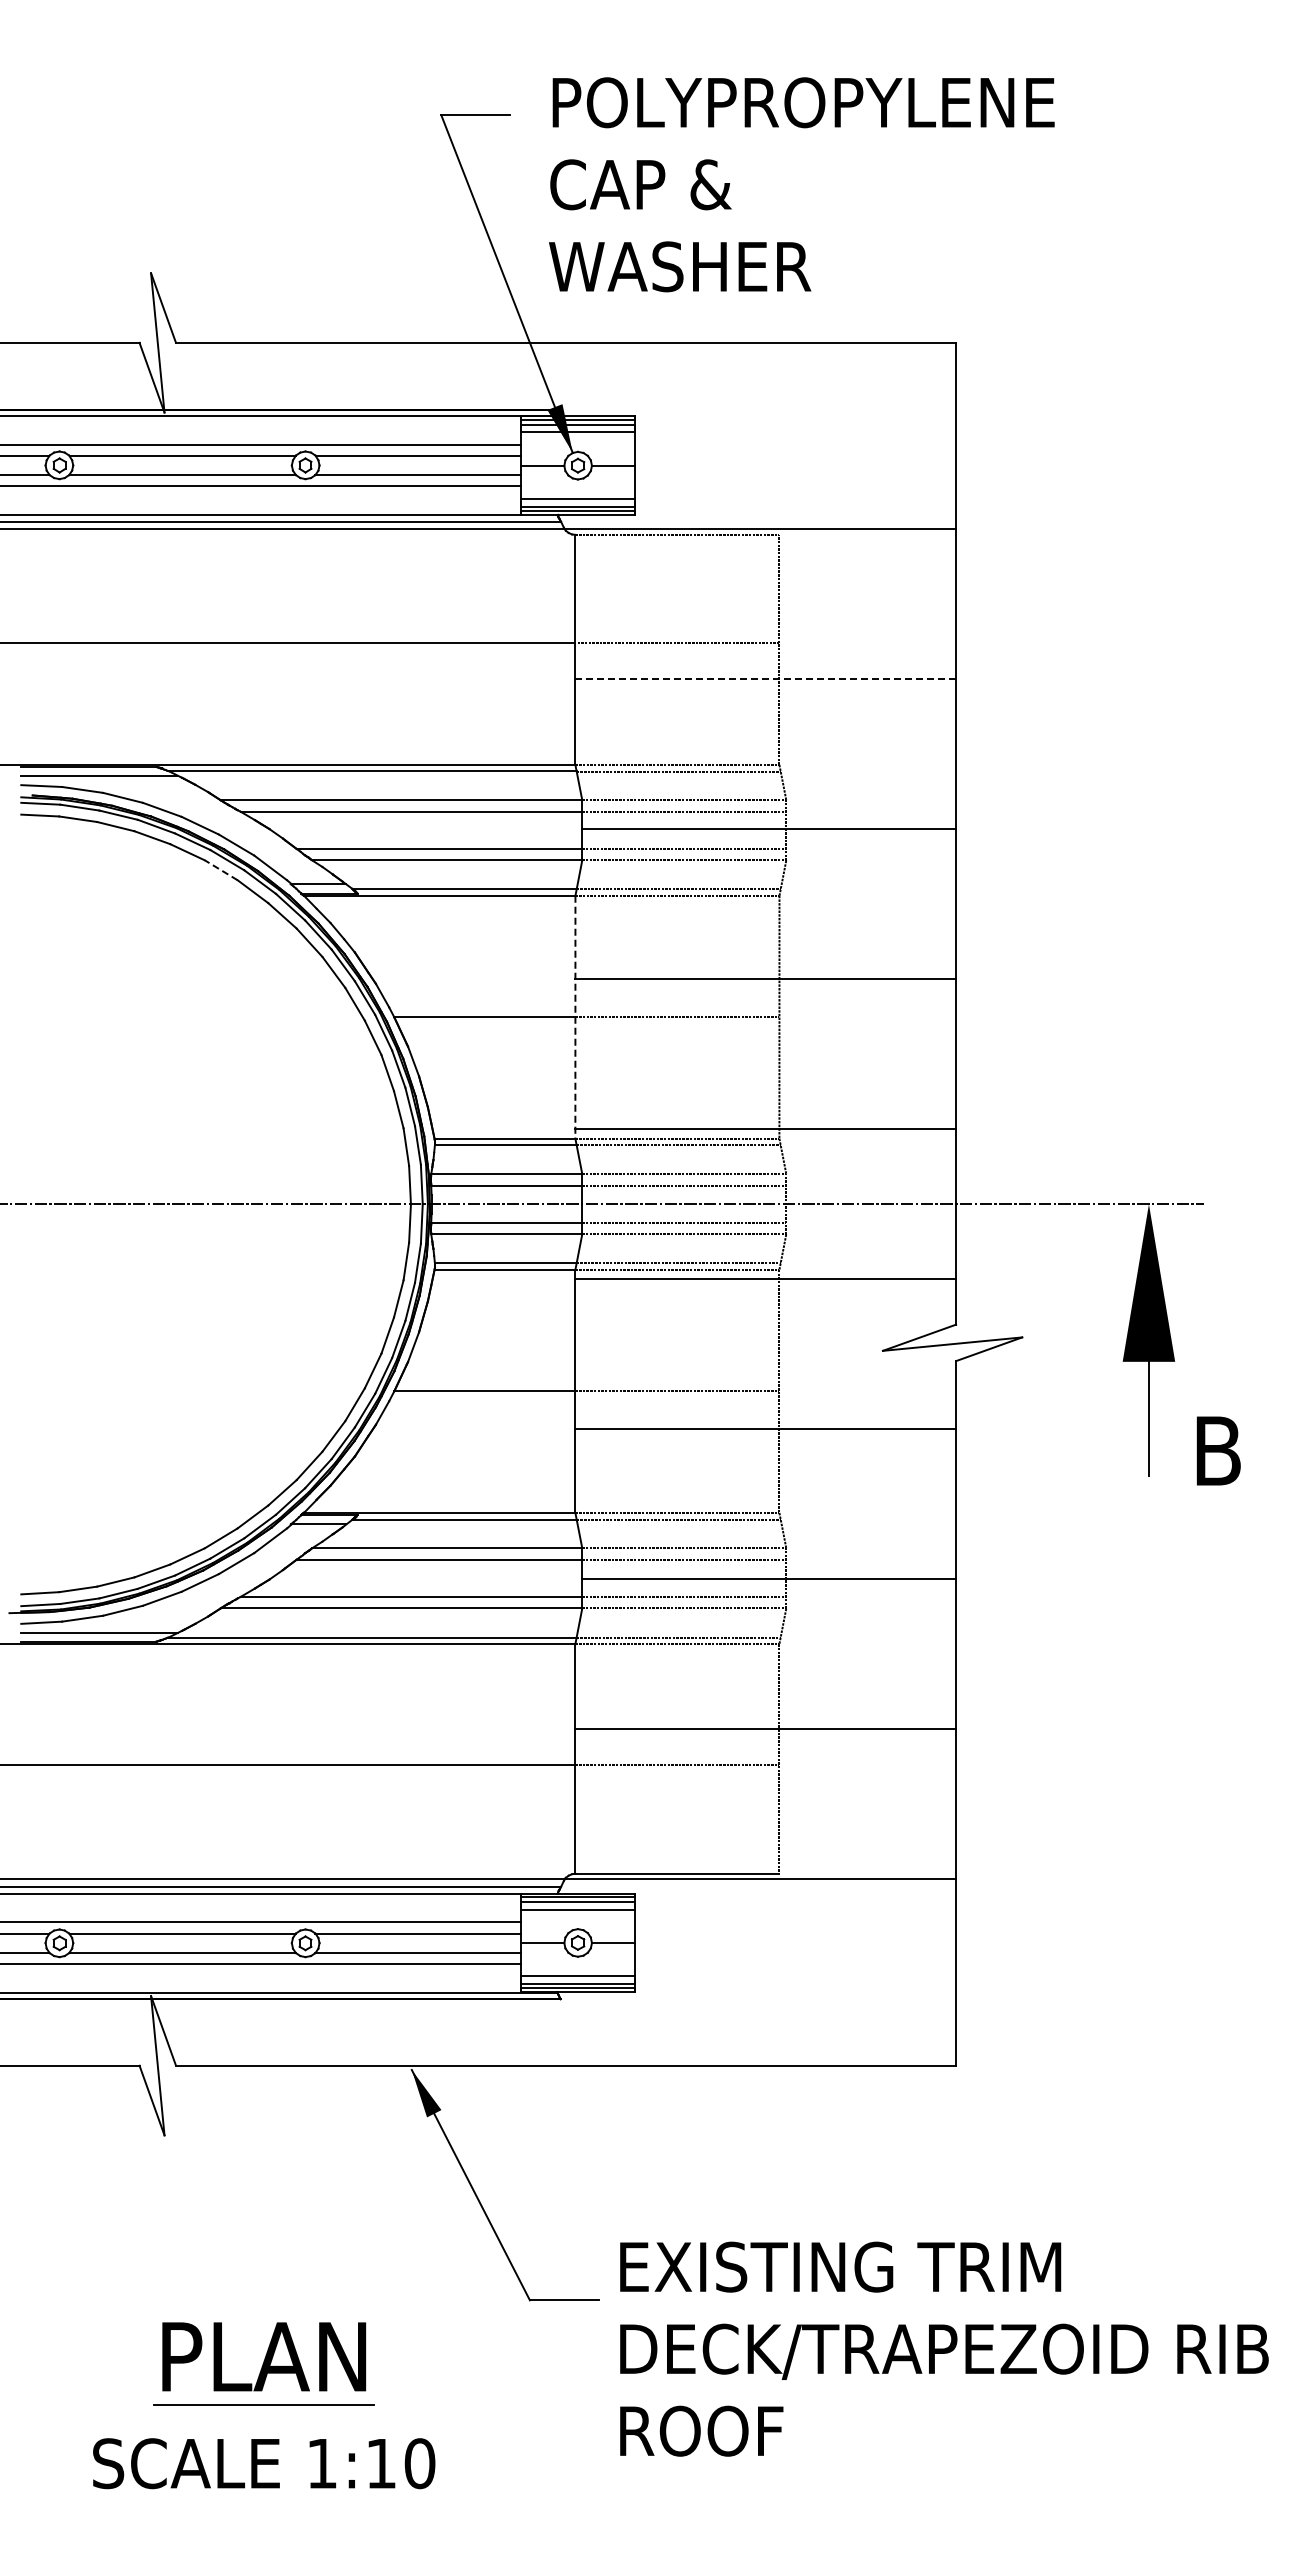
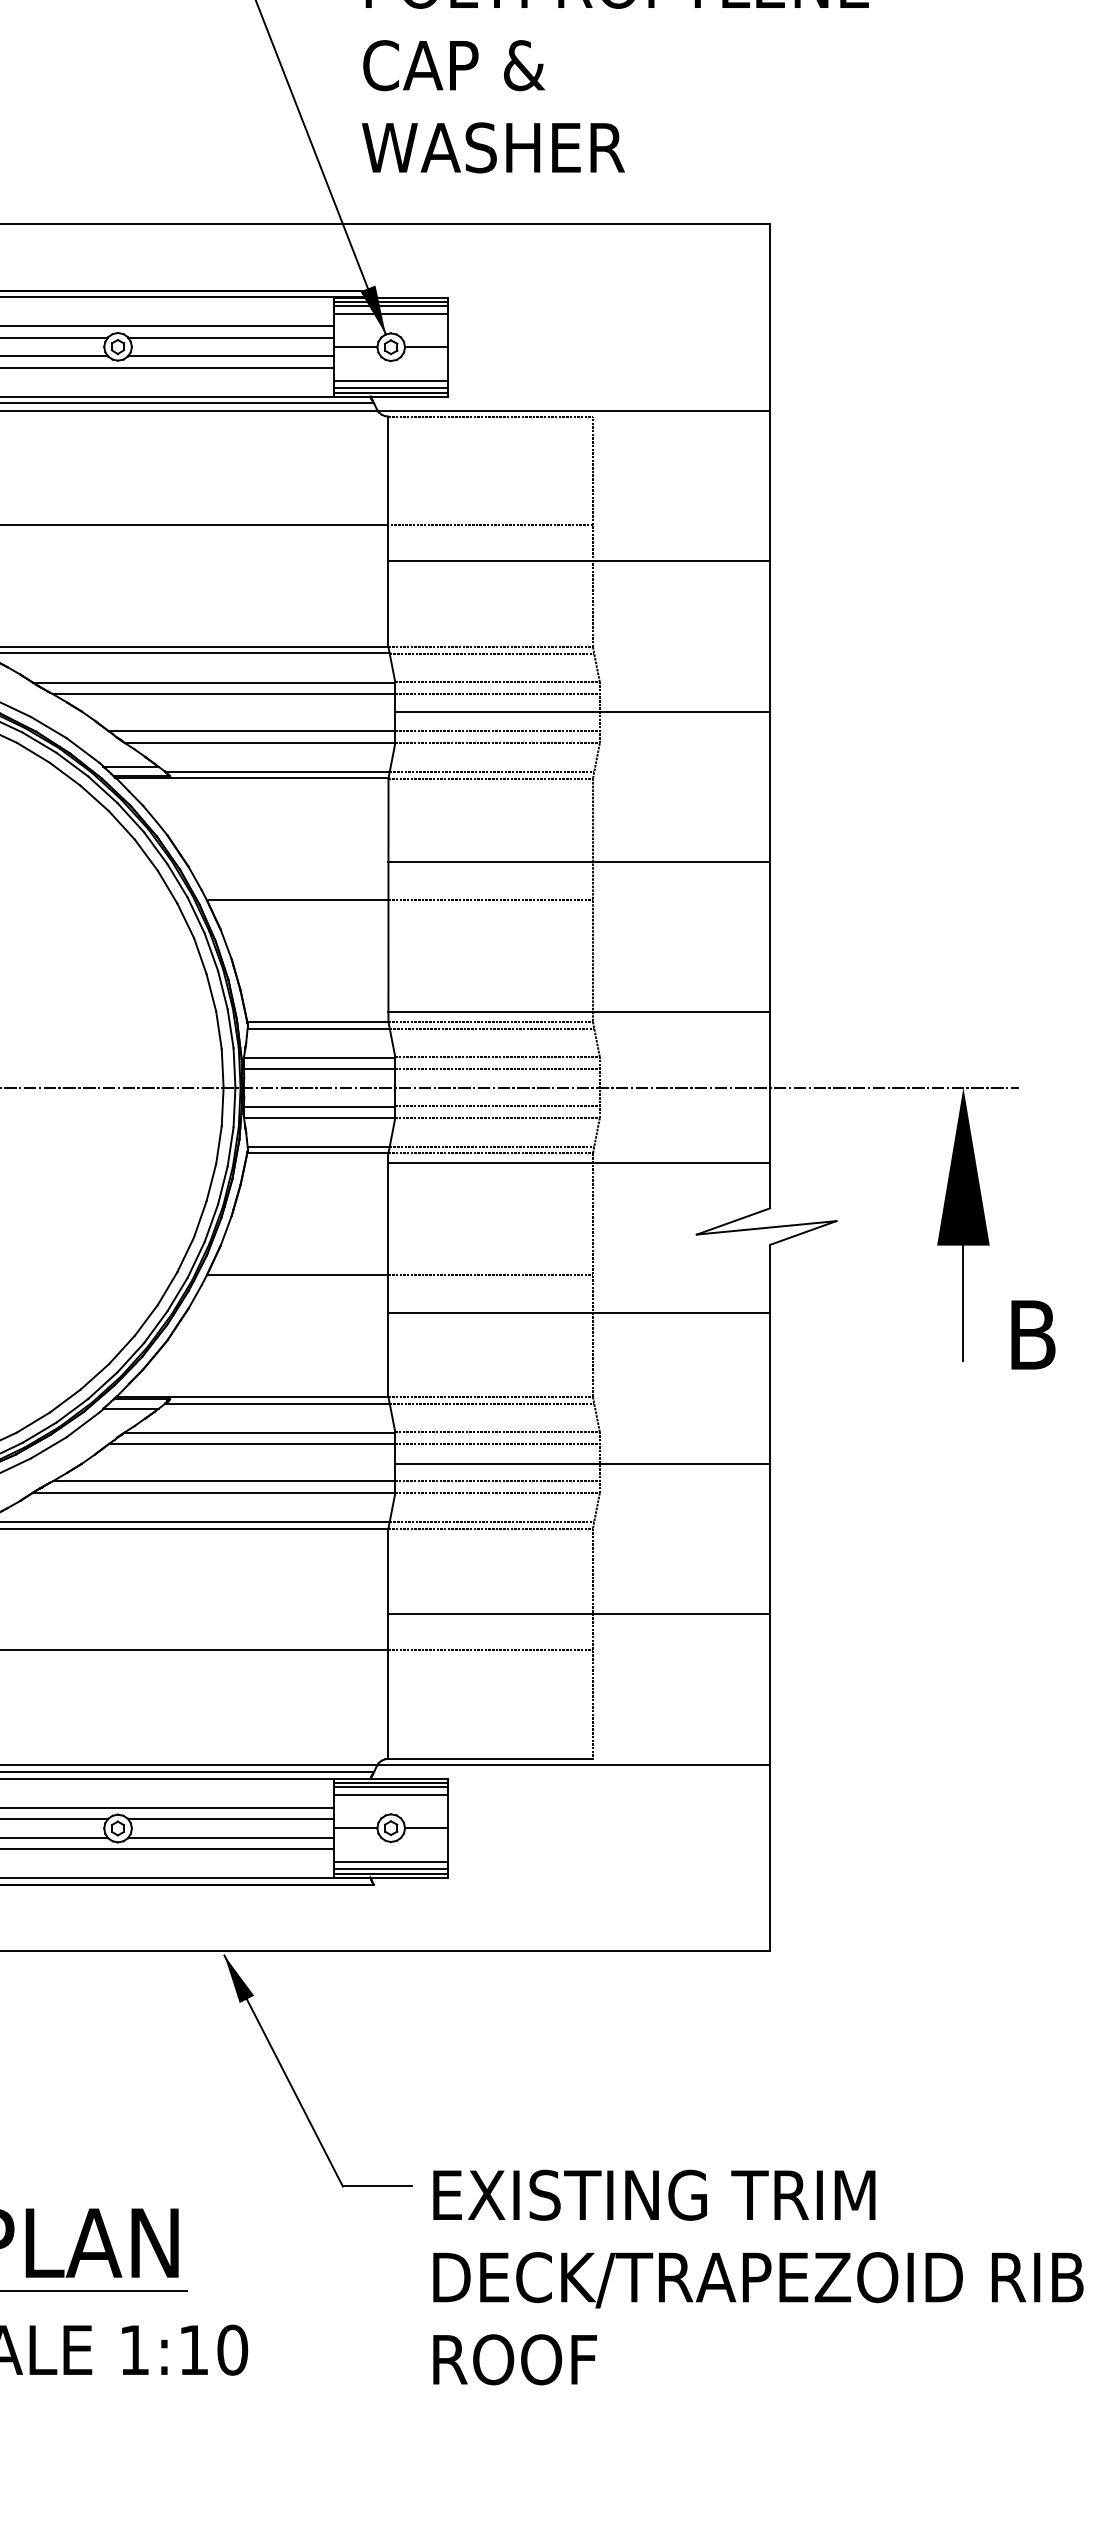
line: (766, 679) -> (580, 561), dashed -> solid
line: (220, 870) -> (32, 753), dashed -> solid
line: (575, 1017) -> (388, 900), dashed -> solid
text: (944, 2348) -> (758, 2276), moved

